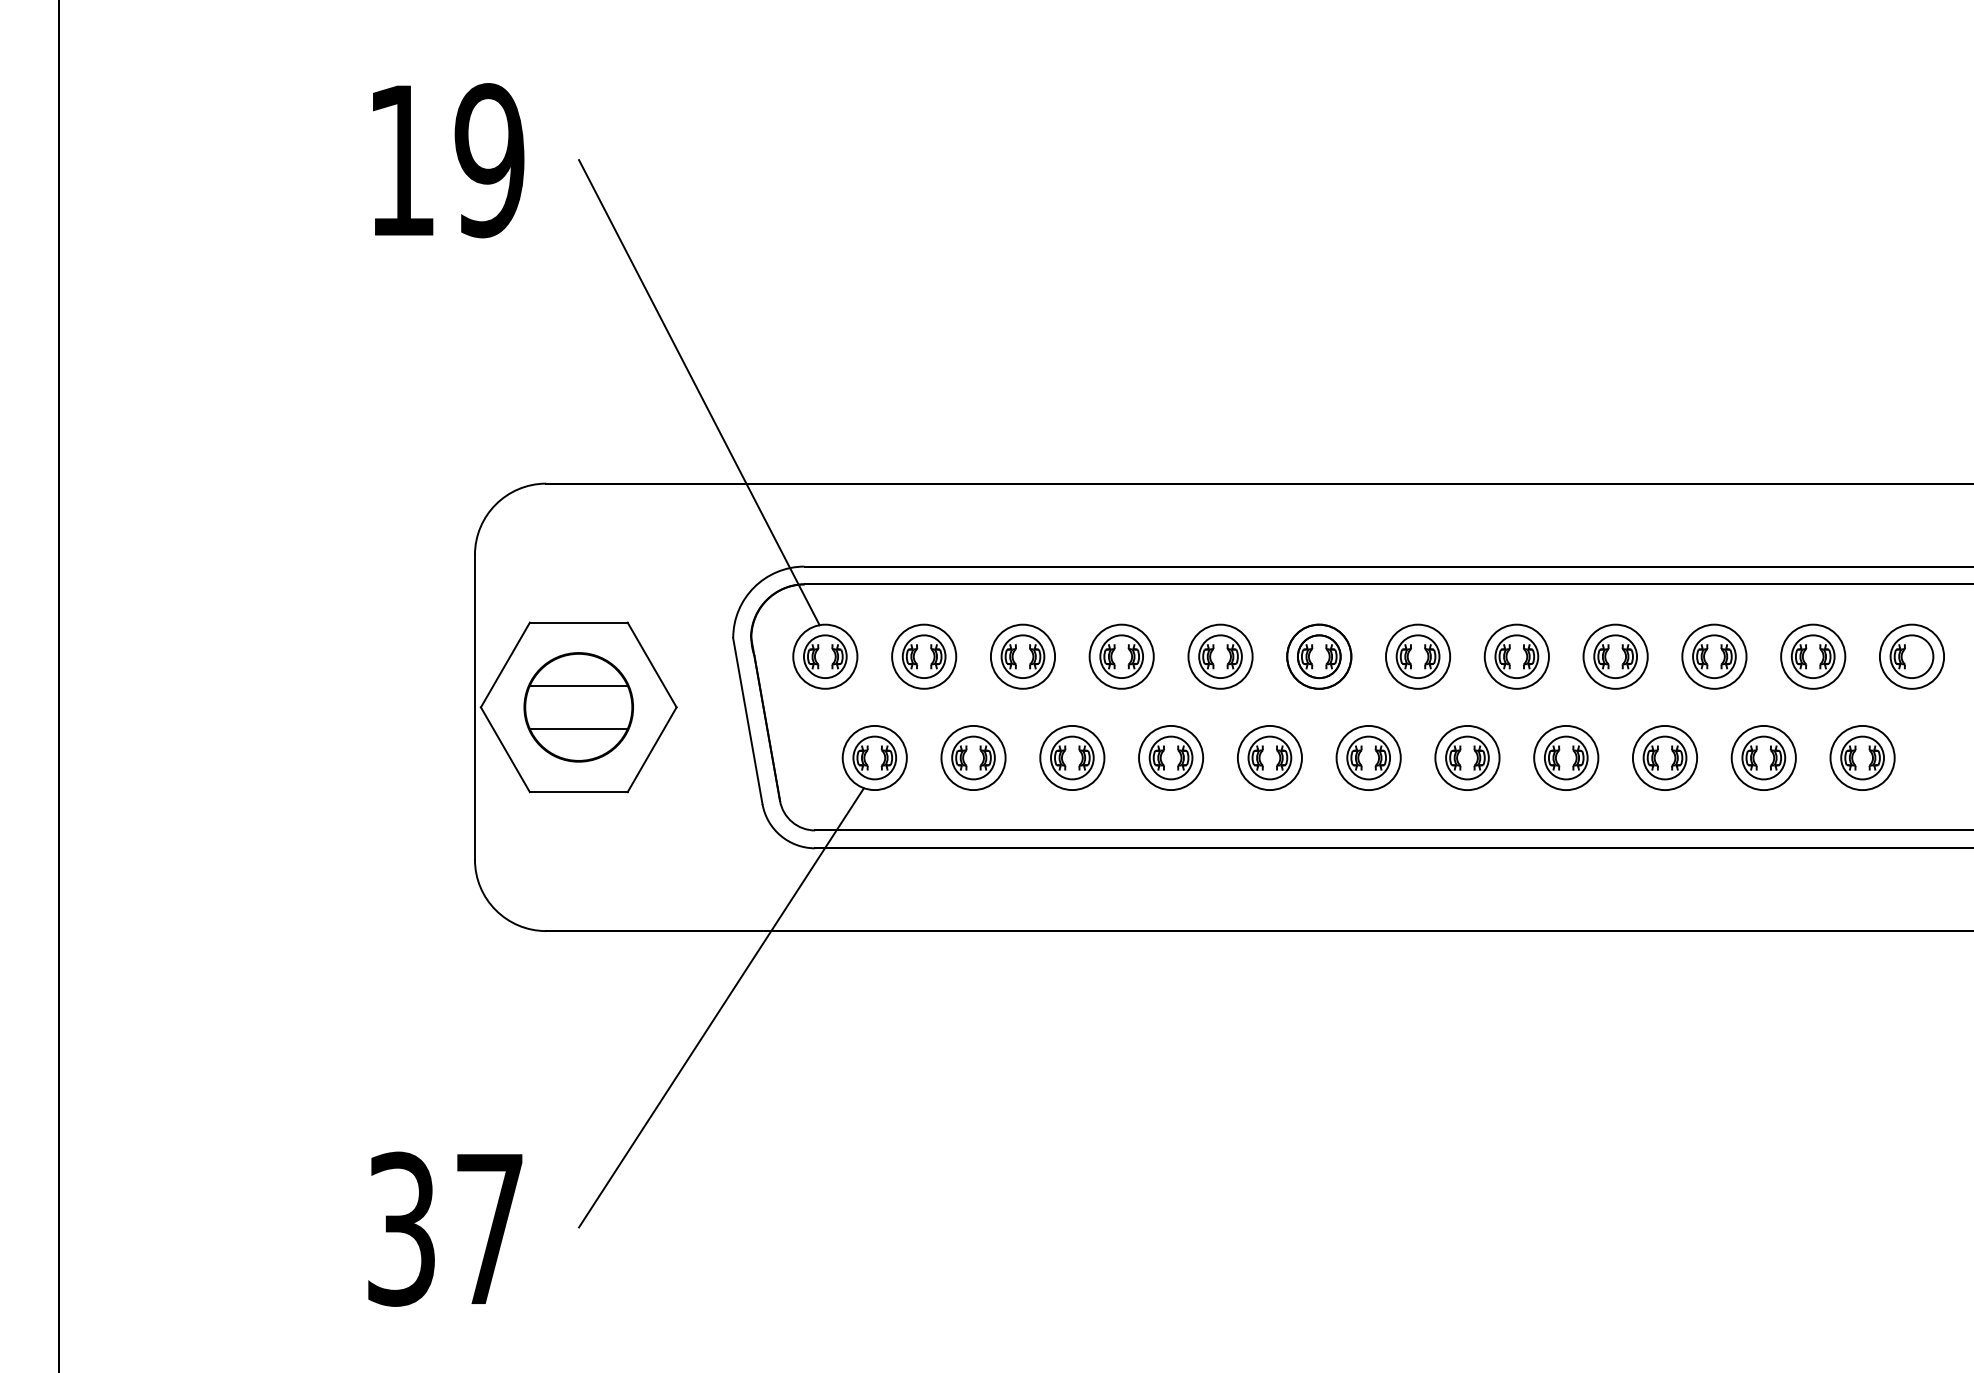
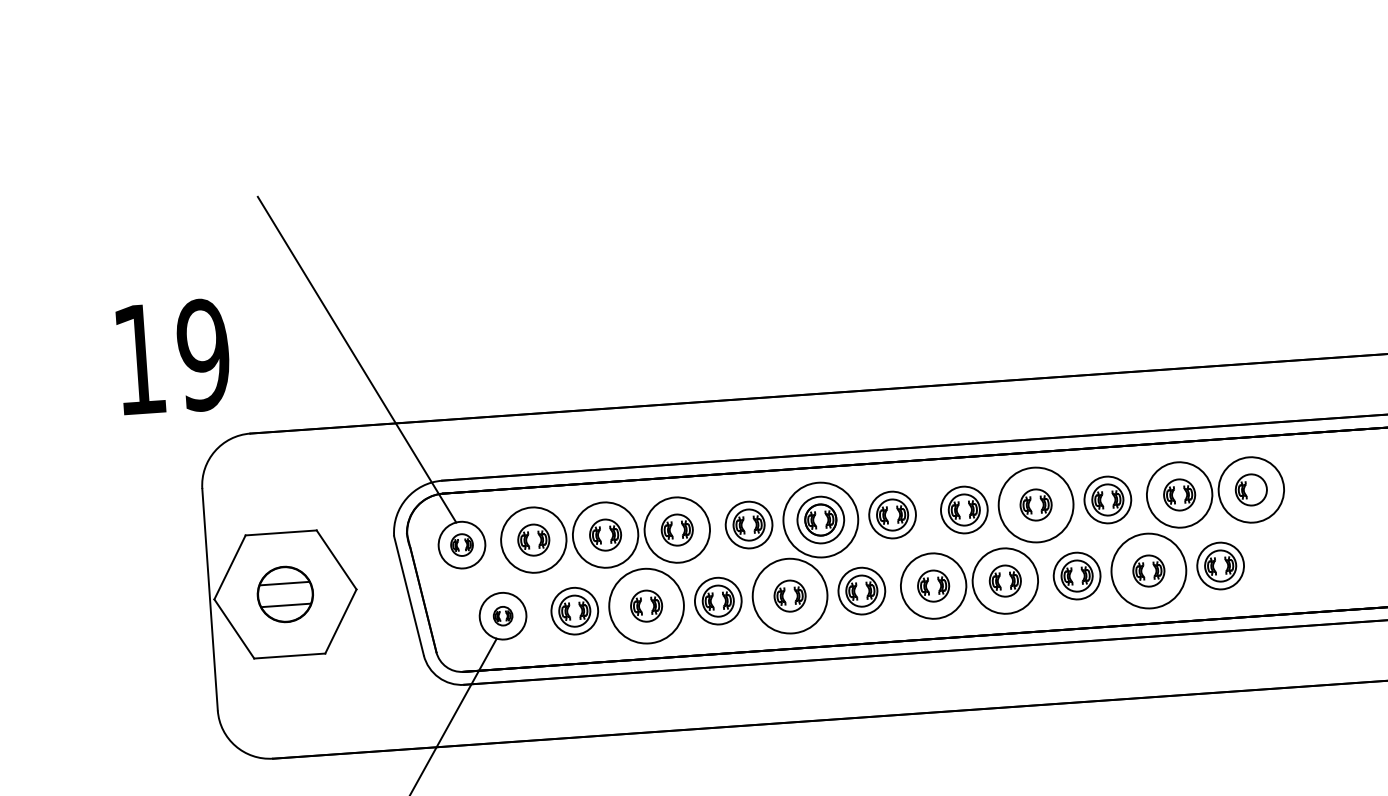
text: (448, 160) -> (173, 357), moved
part: (825, 656) -> (462, 544), size x0.7
circle: (924, 656) -> (534, 539), size x1.4
circle: (1022, 656) -> (605, 534), size x1.4
circle: (1121, 656) -> (677, 529), size x1.4
circle: (1319, 656) -> (820, 519), size x1.6
circle: (1615, 656) -> (1035, 504), size x1.6
circle: (1813, 656) -> (1179, 494), size x1.4
circle: (1911, 656) -> (1251, 489), size x1.4
part: (578, 707) -> (285, 594), size x0.7
part: (874, 757) -> (502, 615), size x0.6
circle: (1072, 757) -> (646, 605), size x1.6
circle: (1269, 757) -> (789, 595), size x1.6
circle: (1467, 757) -> (933, 585), size x1.4
circle: (1566, 757) -> (1005, 580), size x1.4
circle: (1763, 757) -> (1148, 570), size x1.6

